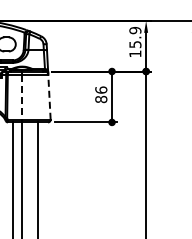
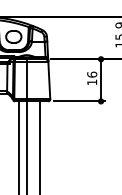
line: (22, 97) -> (26, 80), dashed -> solid
line: (49, 97) -> (49, 80), dashed -> solid
text: (101, 99) -> (92, 82), 86 -> 16

